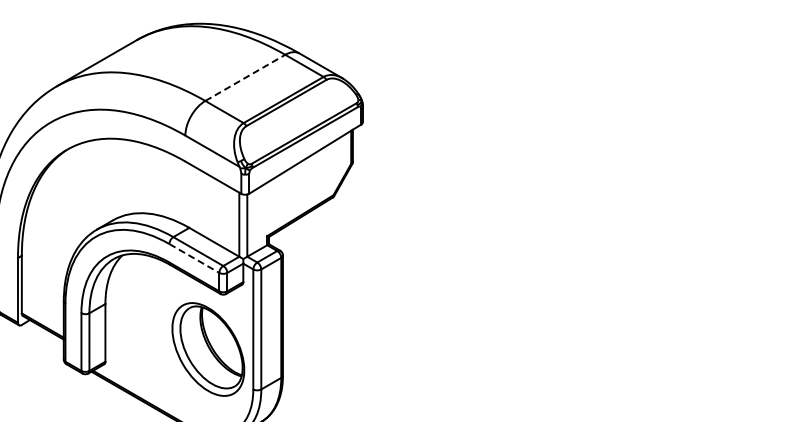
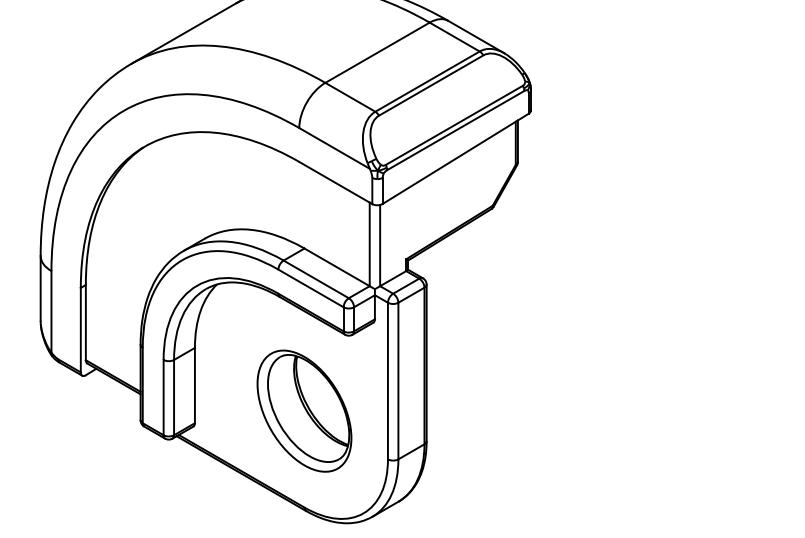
line: (245, 77) -> (377, 52), dashed -> solid
line: (194, 258) -> (311, 288), dashed -> solid
part: (208, 349) -> (304, 411), moved

